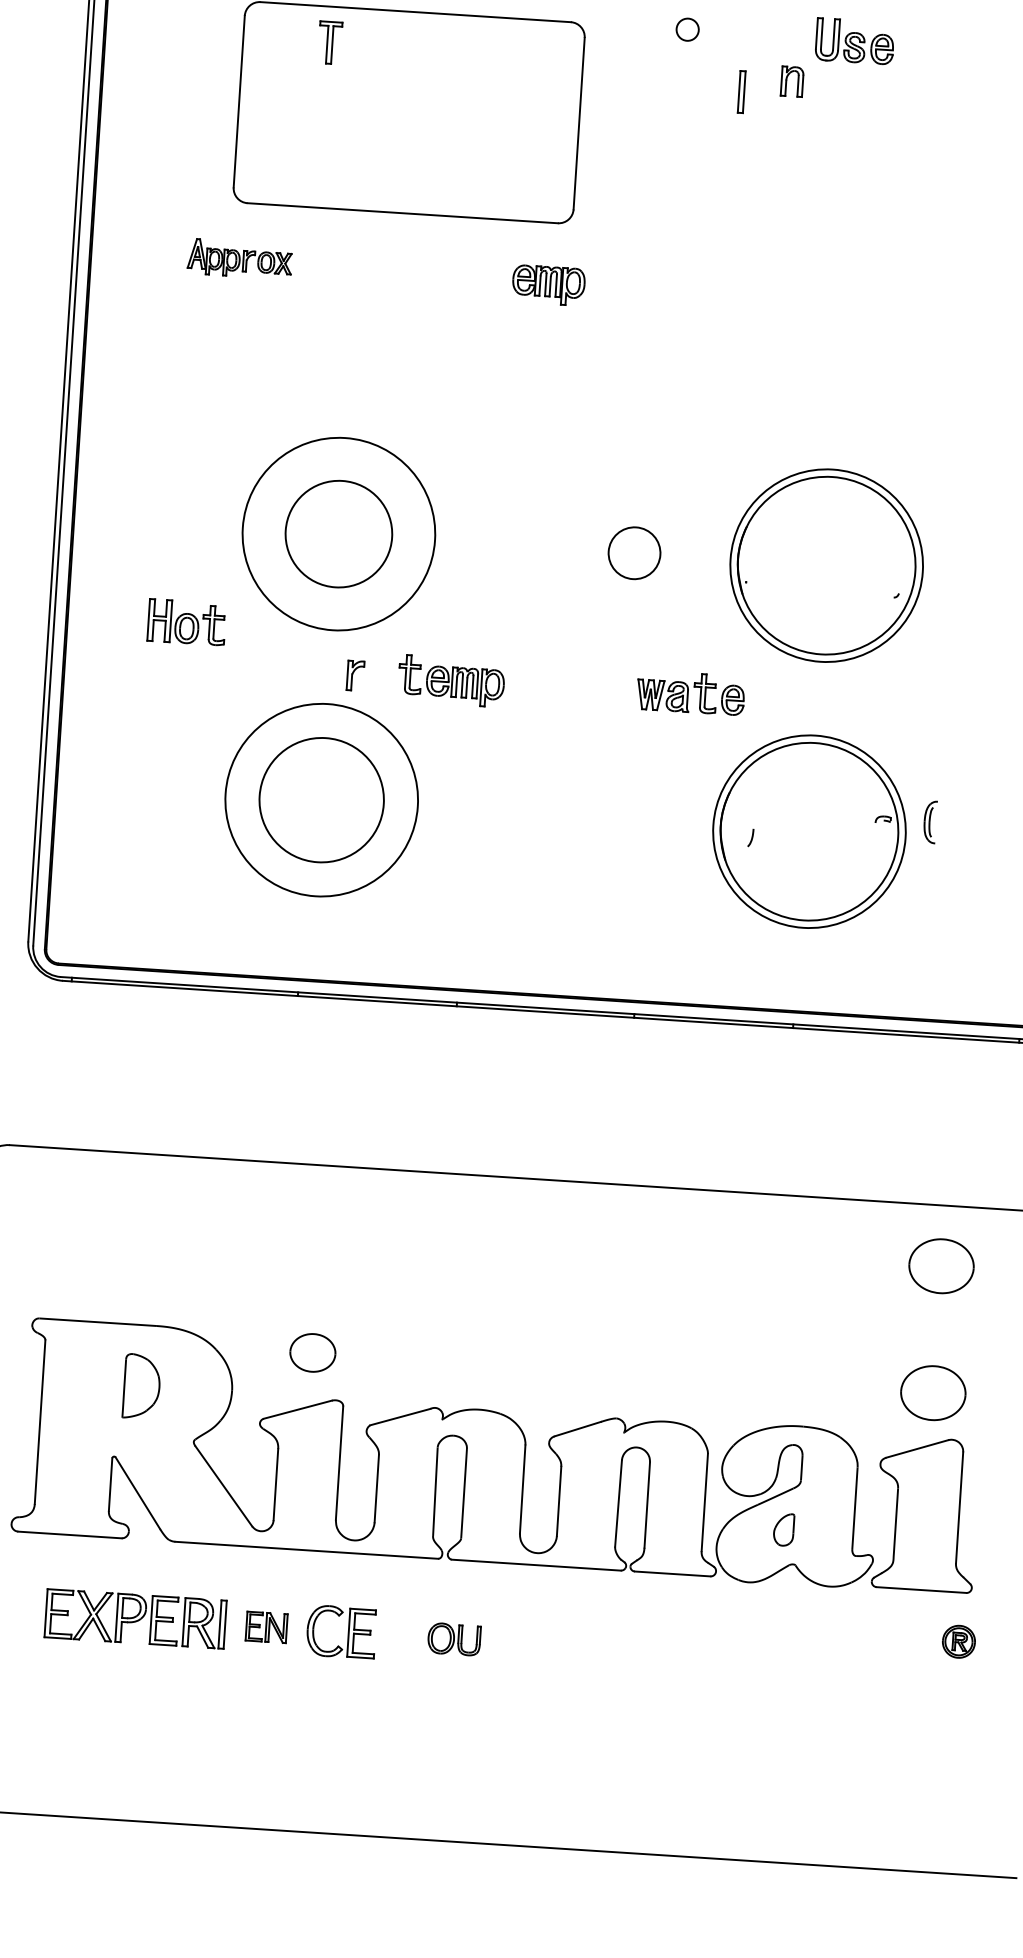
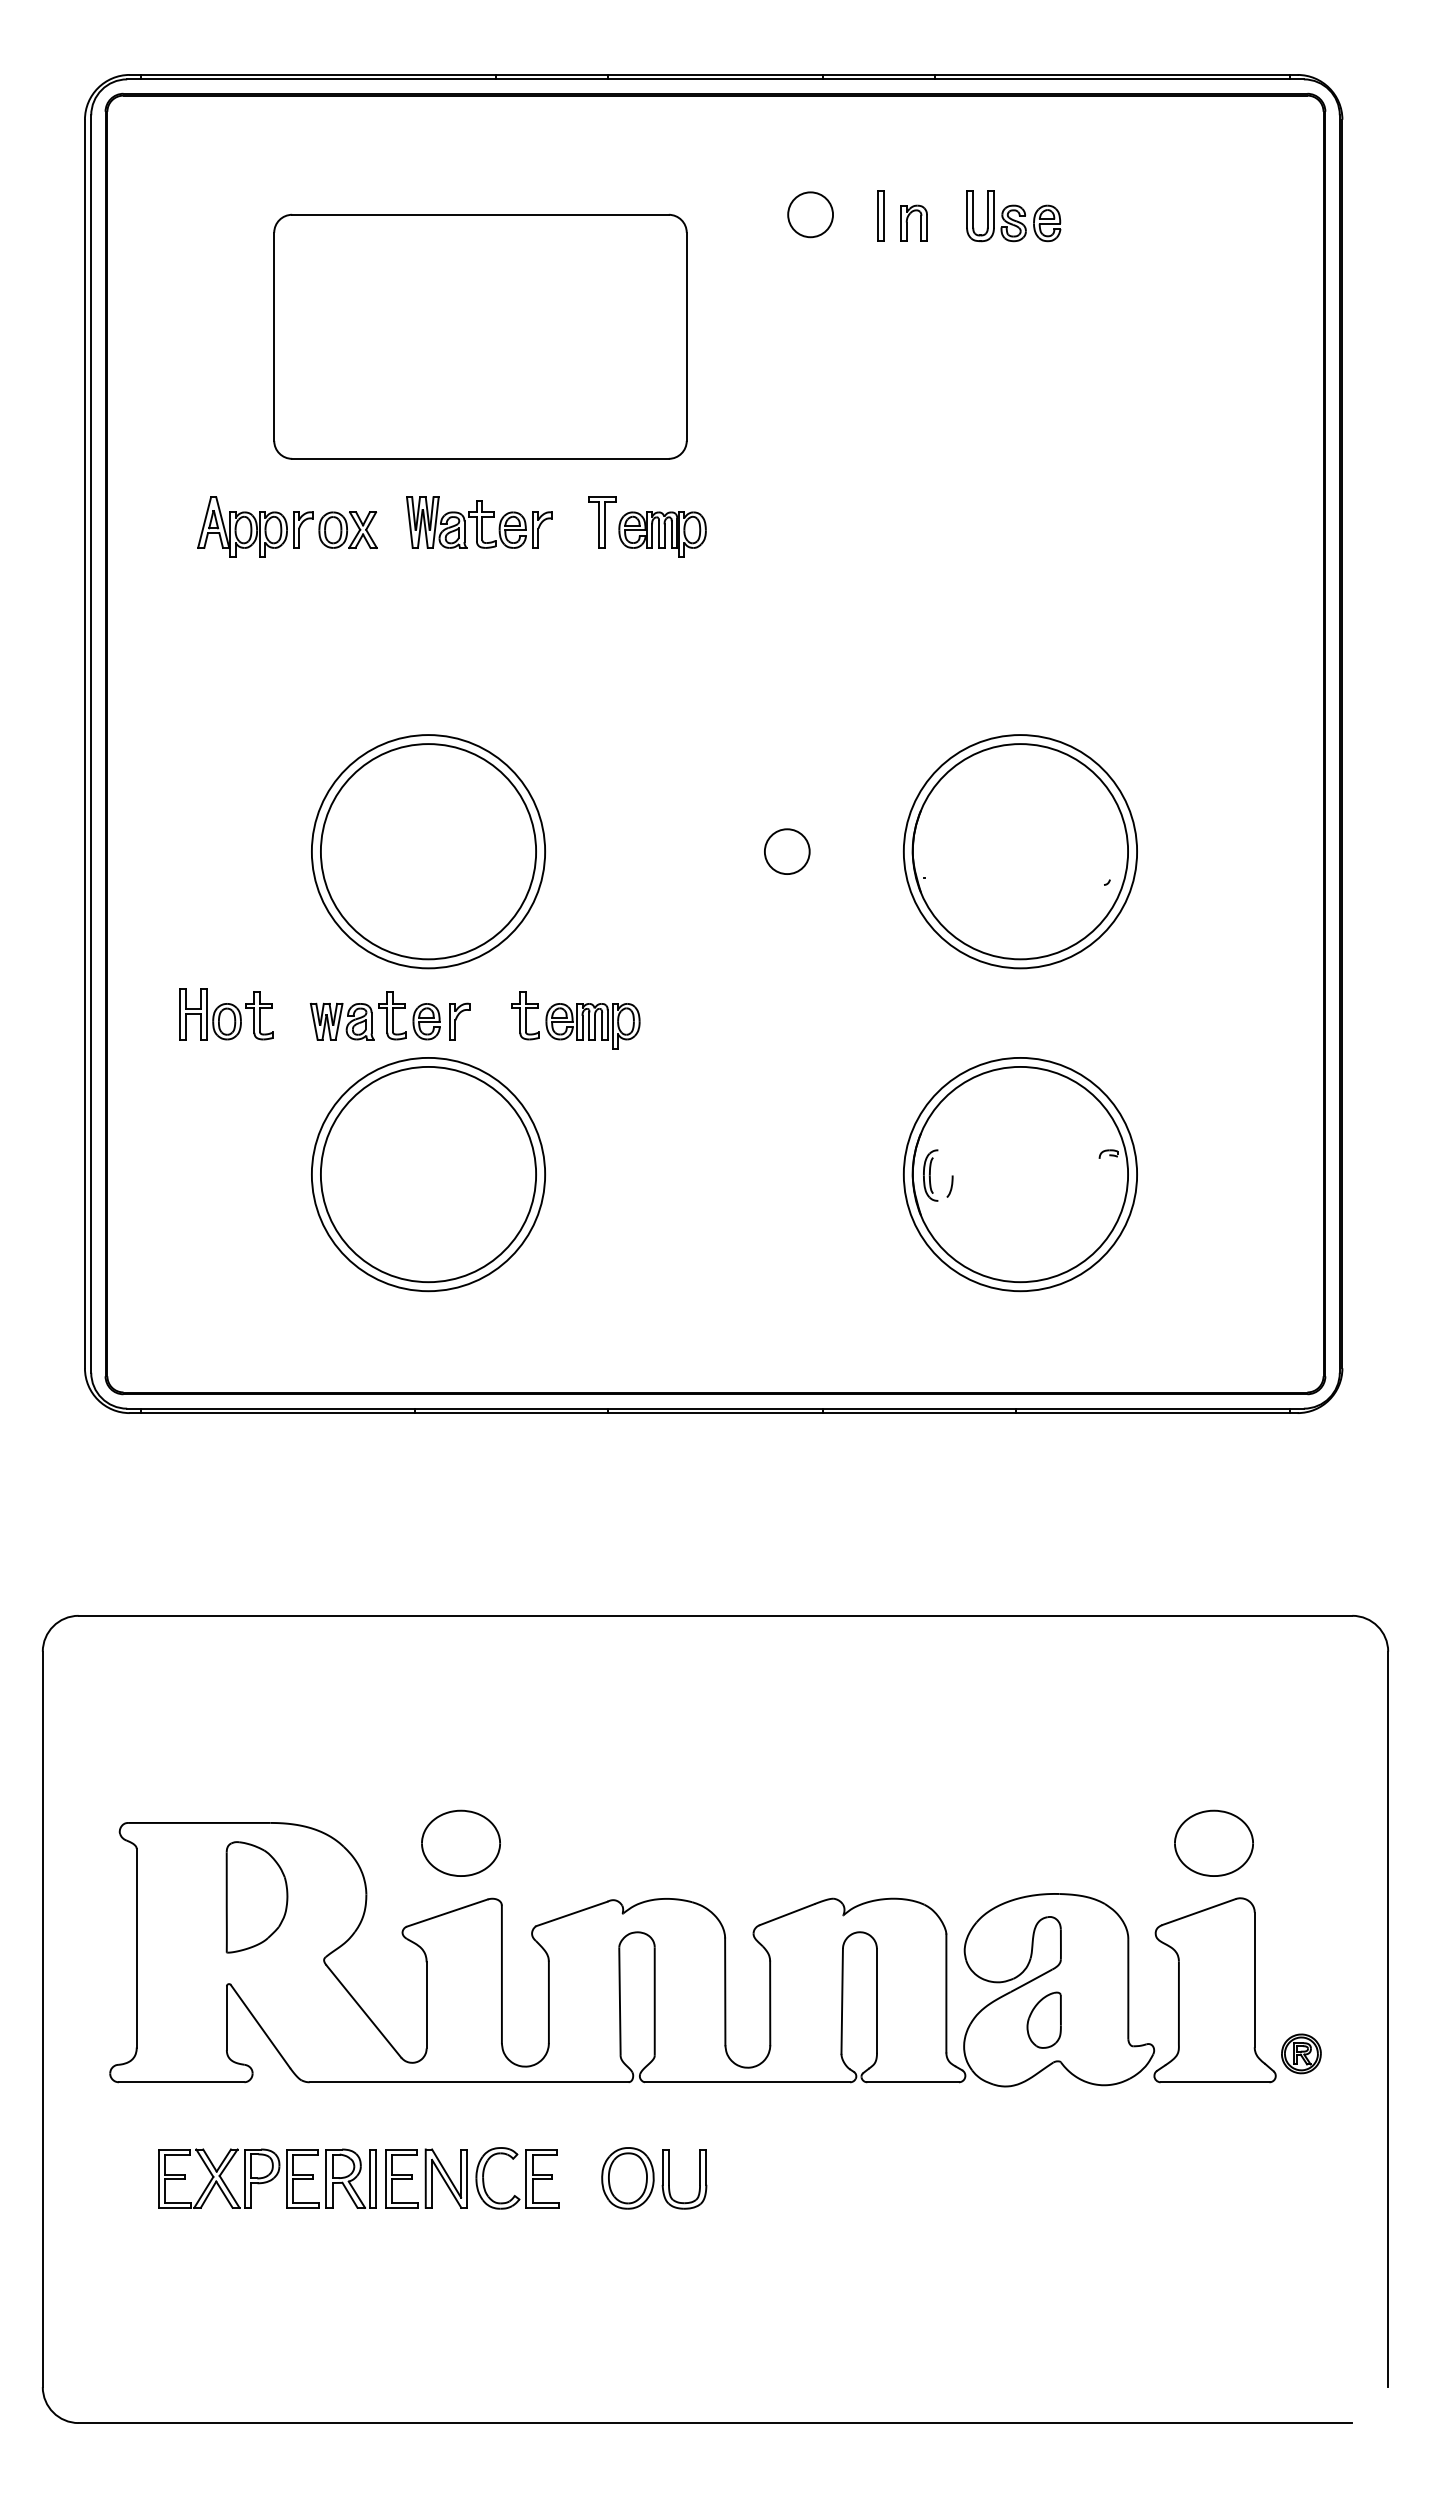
circle: (687, 29) -> (810, 214), size x1.67
part: (330, 42) -> (602, 522), moved
part: (791, 80) -> (913, 222), moved
part: (741, 91) -> (880, 215), moved
part: (240, 258) -> (287, 526), size x1.43
part: (398, 265) -> (479, 522), added
circle: (338, 533) -> (428, 851), size x1.67
circle: (633, 553) -> (786, 851), size x0.71
part: (186, 622) -> (226, 1014), moved
part: (690, 692) -> (374, 1015), moved
circle: (321, 800) -> (428, 1174), size x1.43
part: (930, 822) -> (930, 1175), moved
part: (941, 1265) -> (1213, 1688), removed
part: (312, 1352) -> (460, 1842), size x1.43
part: (141, 1386) -> (256, 1897), size x1.43
part: (783, 1529) -> (1043, 2019), size x1.43
part: (266, 1627) -> (426, 2178), size x1.67
part: (454, 1639) -> (654, 2178), size x1.67
part: (959, 1641) -> (1301, 2053), moved

